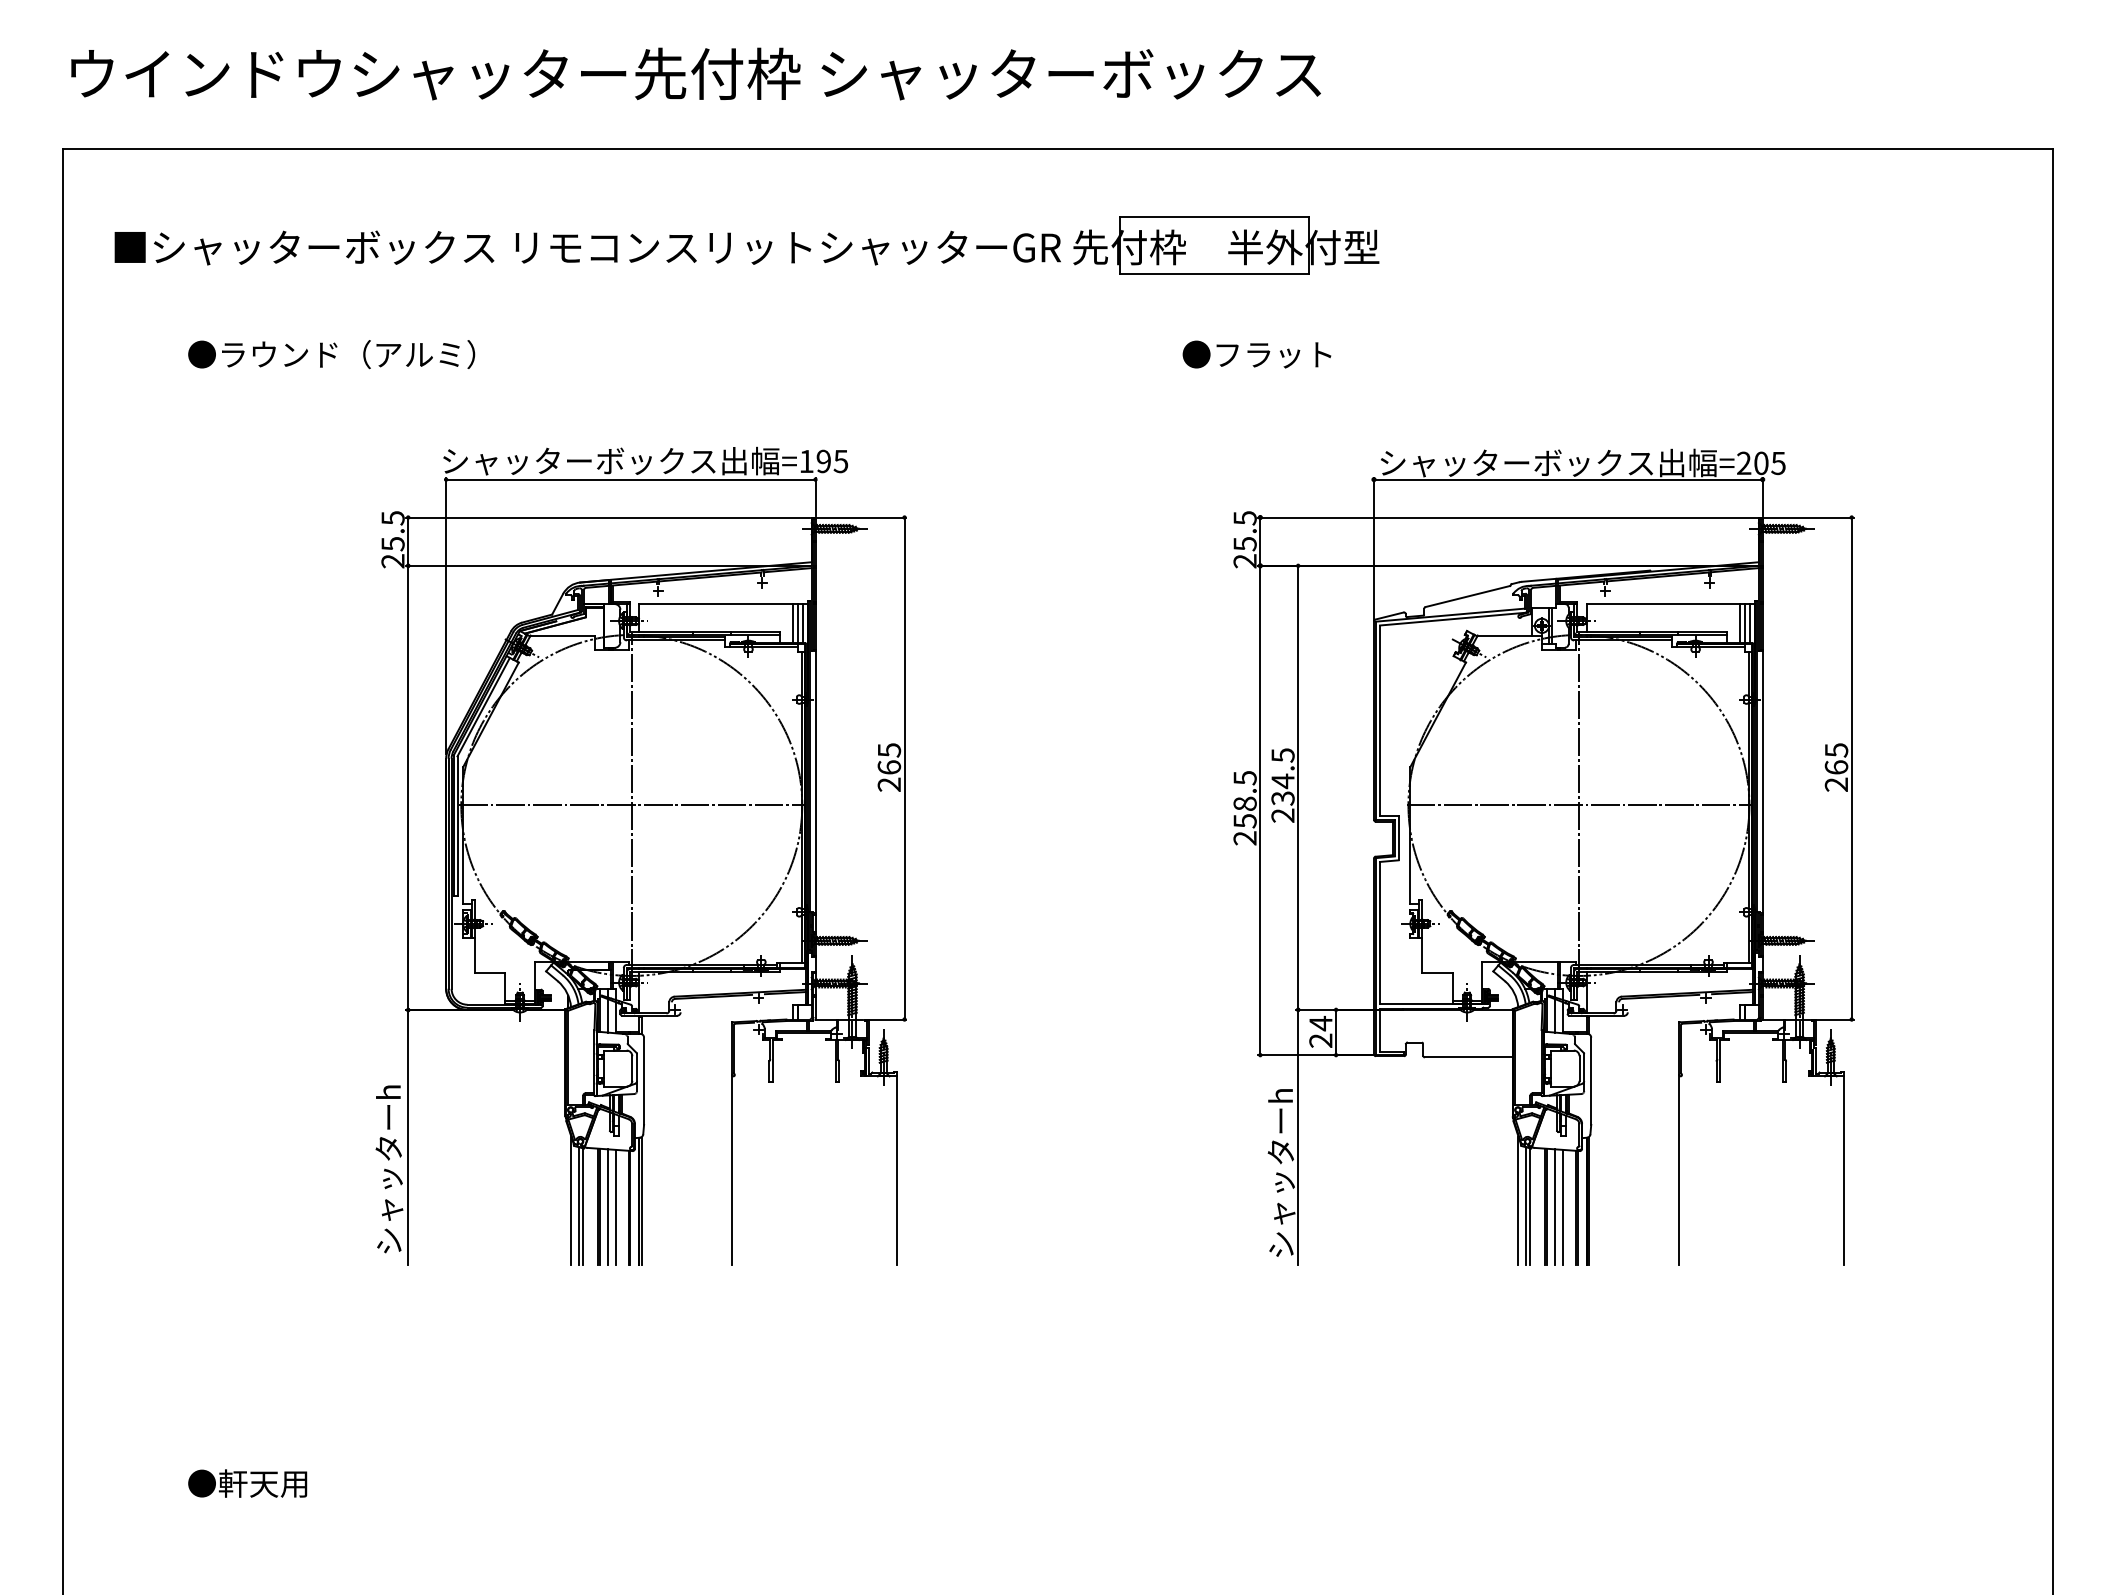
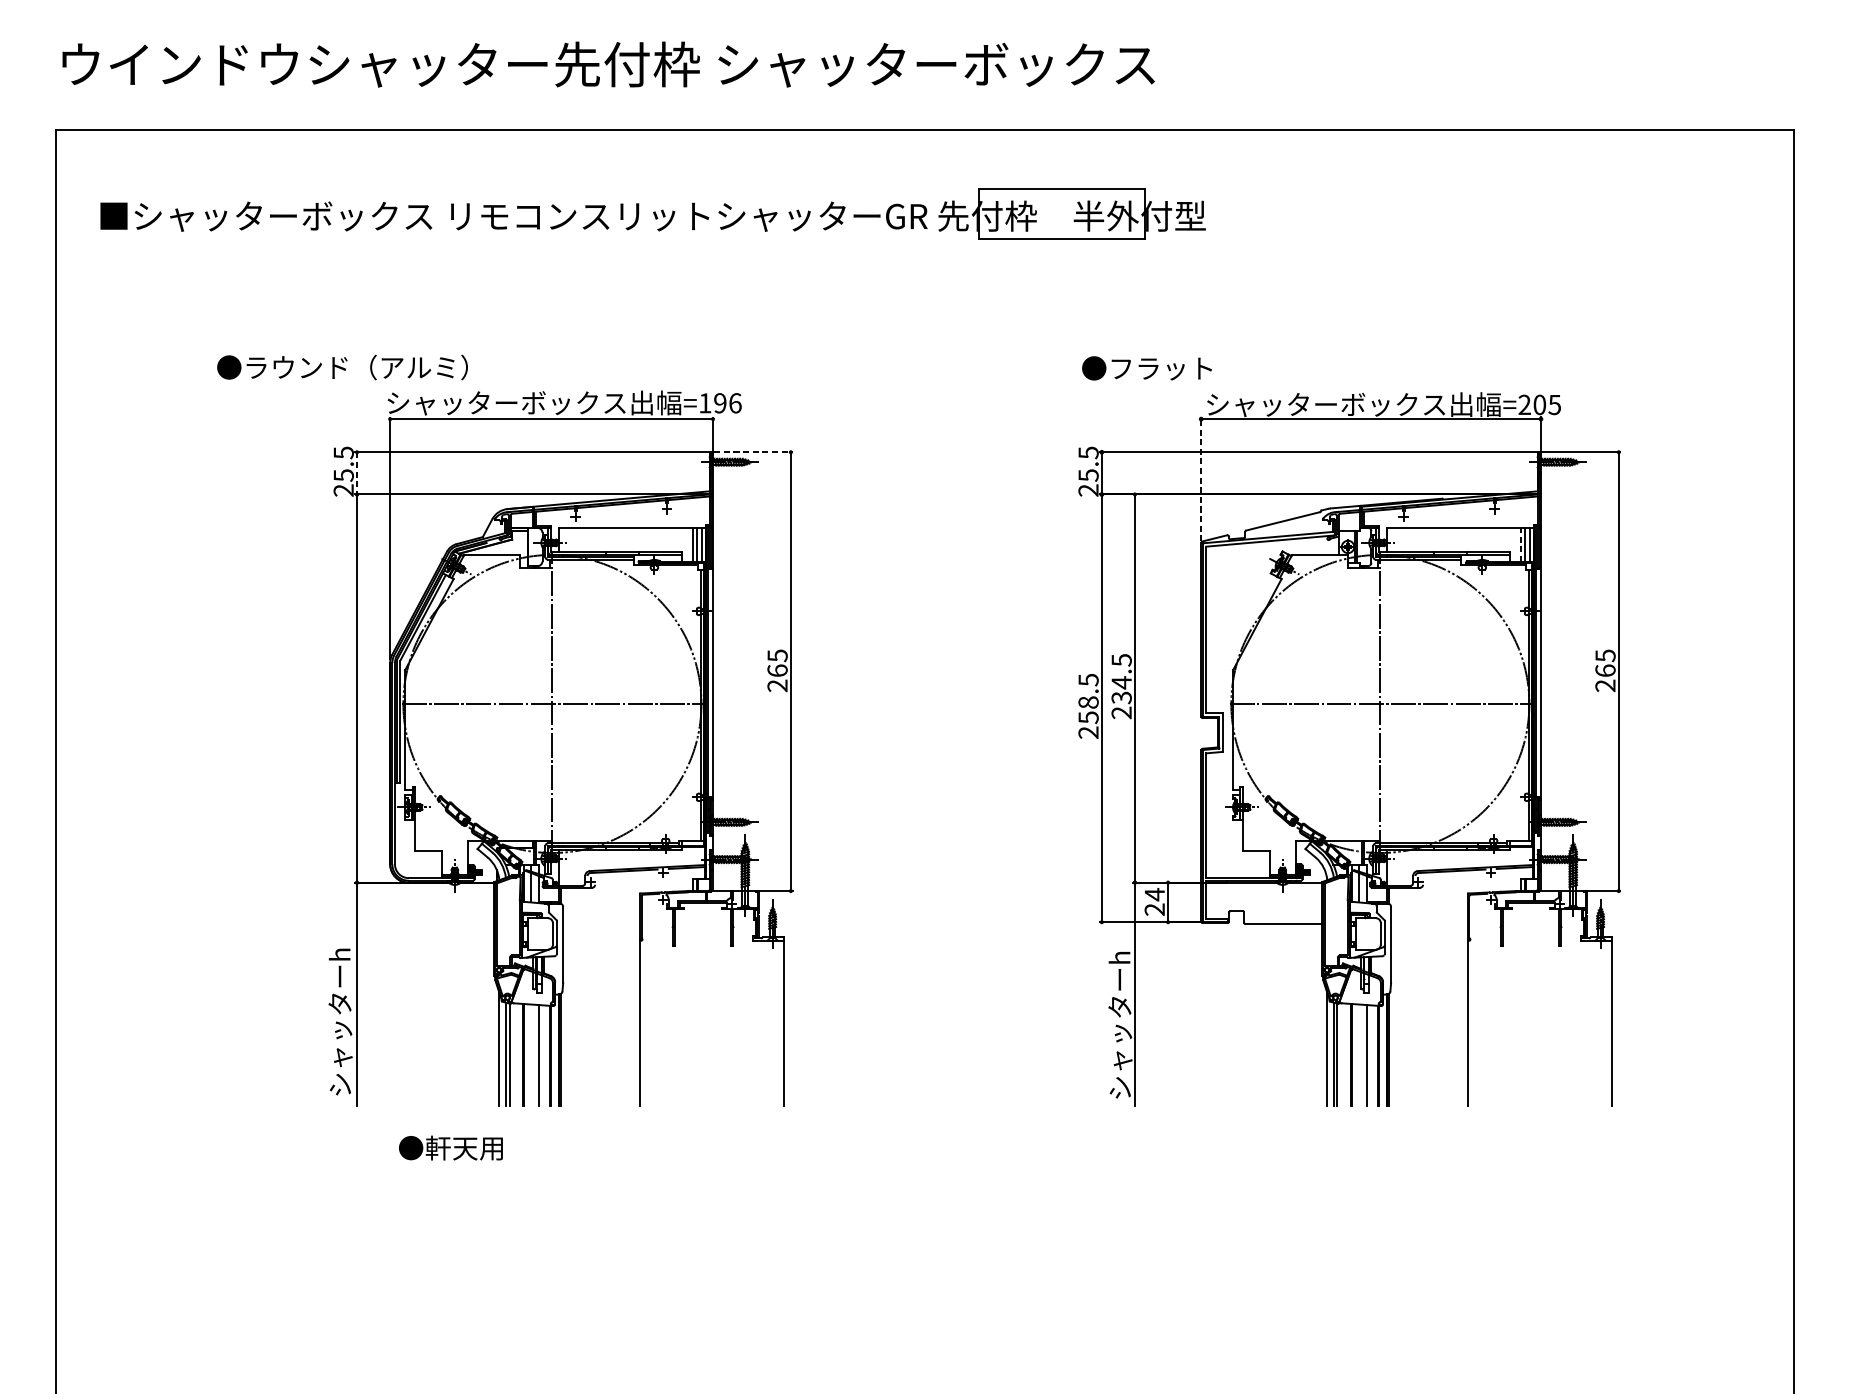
text: (331, 354) -> (342, 367), moved
text: (1256, 354) -> (1146, 368), moved
text: (840, 461) -> (734, 403), =195 -> =196
line: (861, 517) -> (753, 452), solid -> dashed
line: (408, 542) -> (357, 474), solid -> dashed
line: (1373, 548) -> (1200, 479), solid -> dashed
line: (1739, 623) -> (1520, 544), solid -> dashed
line: (607, 1206) -> (531, 1054), removed
line: (1554, 1206) -> (1358, 1054), removed
text: (247, 1483) -> (450, 1148), moved

